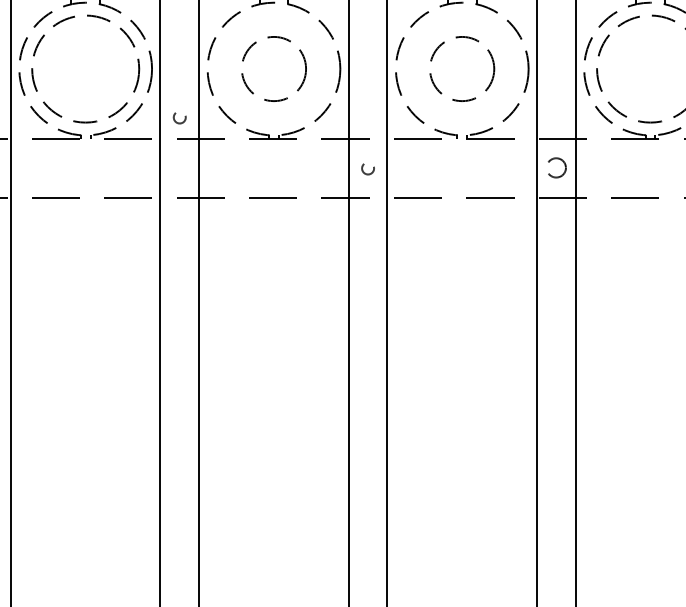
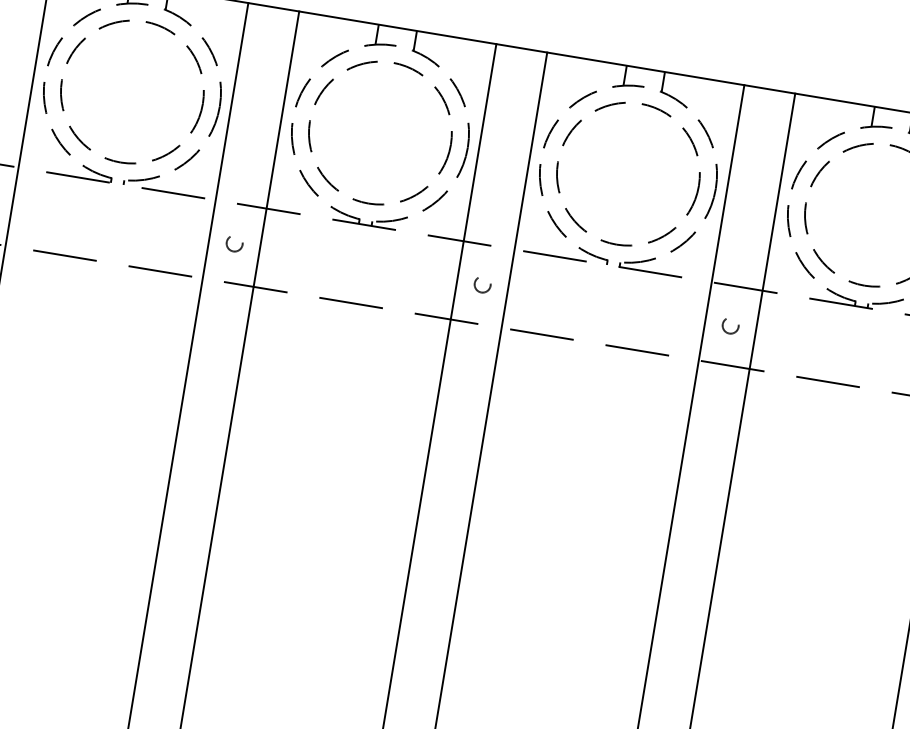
circle: (273, 68) -> (379, 132), size x1.67
circle: (461, 68) -> (627, 173), size x1.67
circle: (179, 118) -> (234, 244), moved
circle: (556, 169) -> (730, 326), size x0.62

